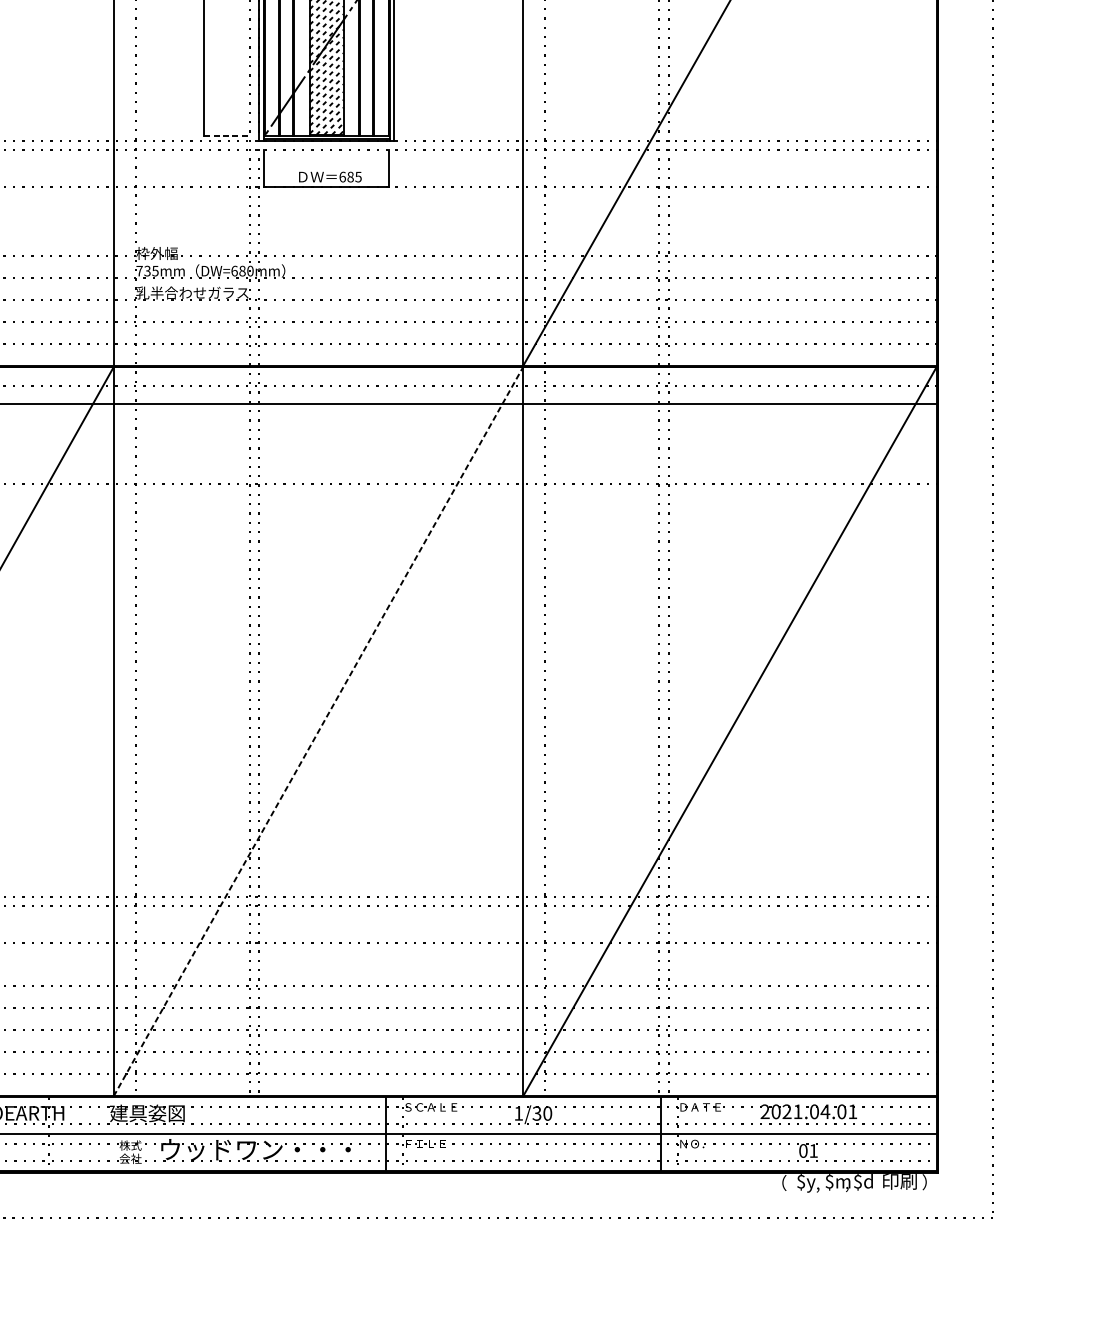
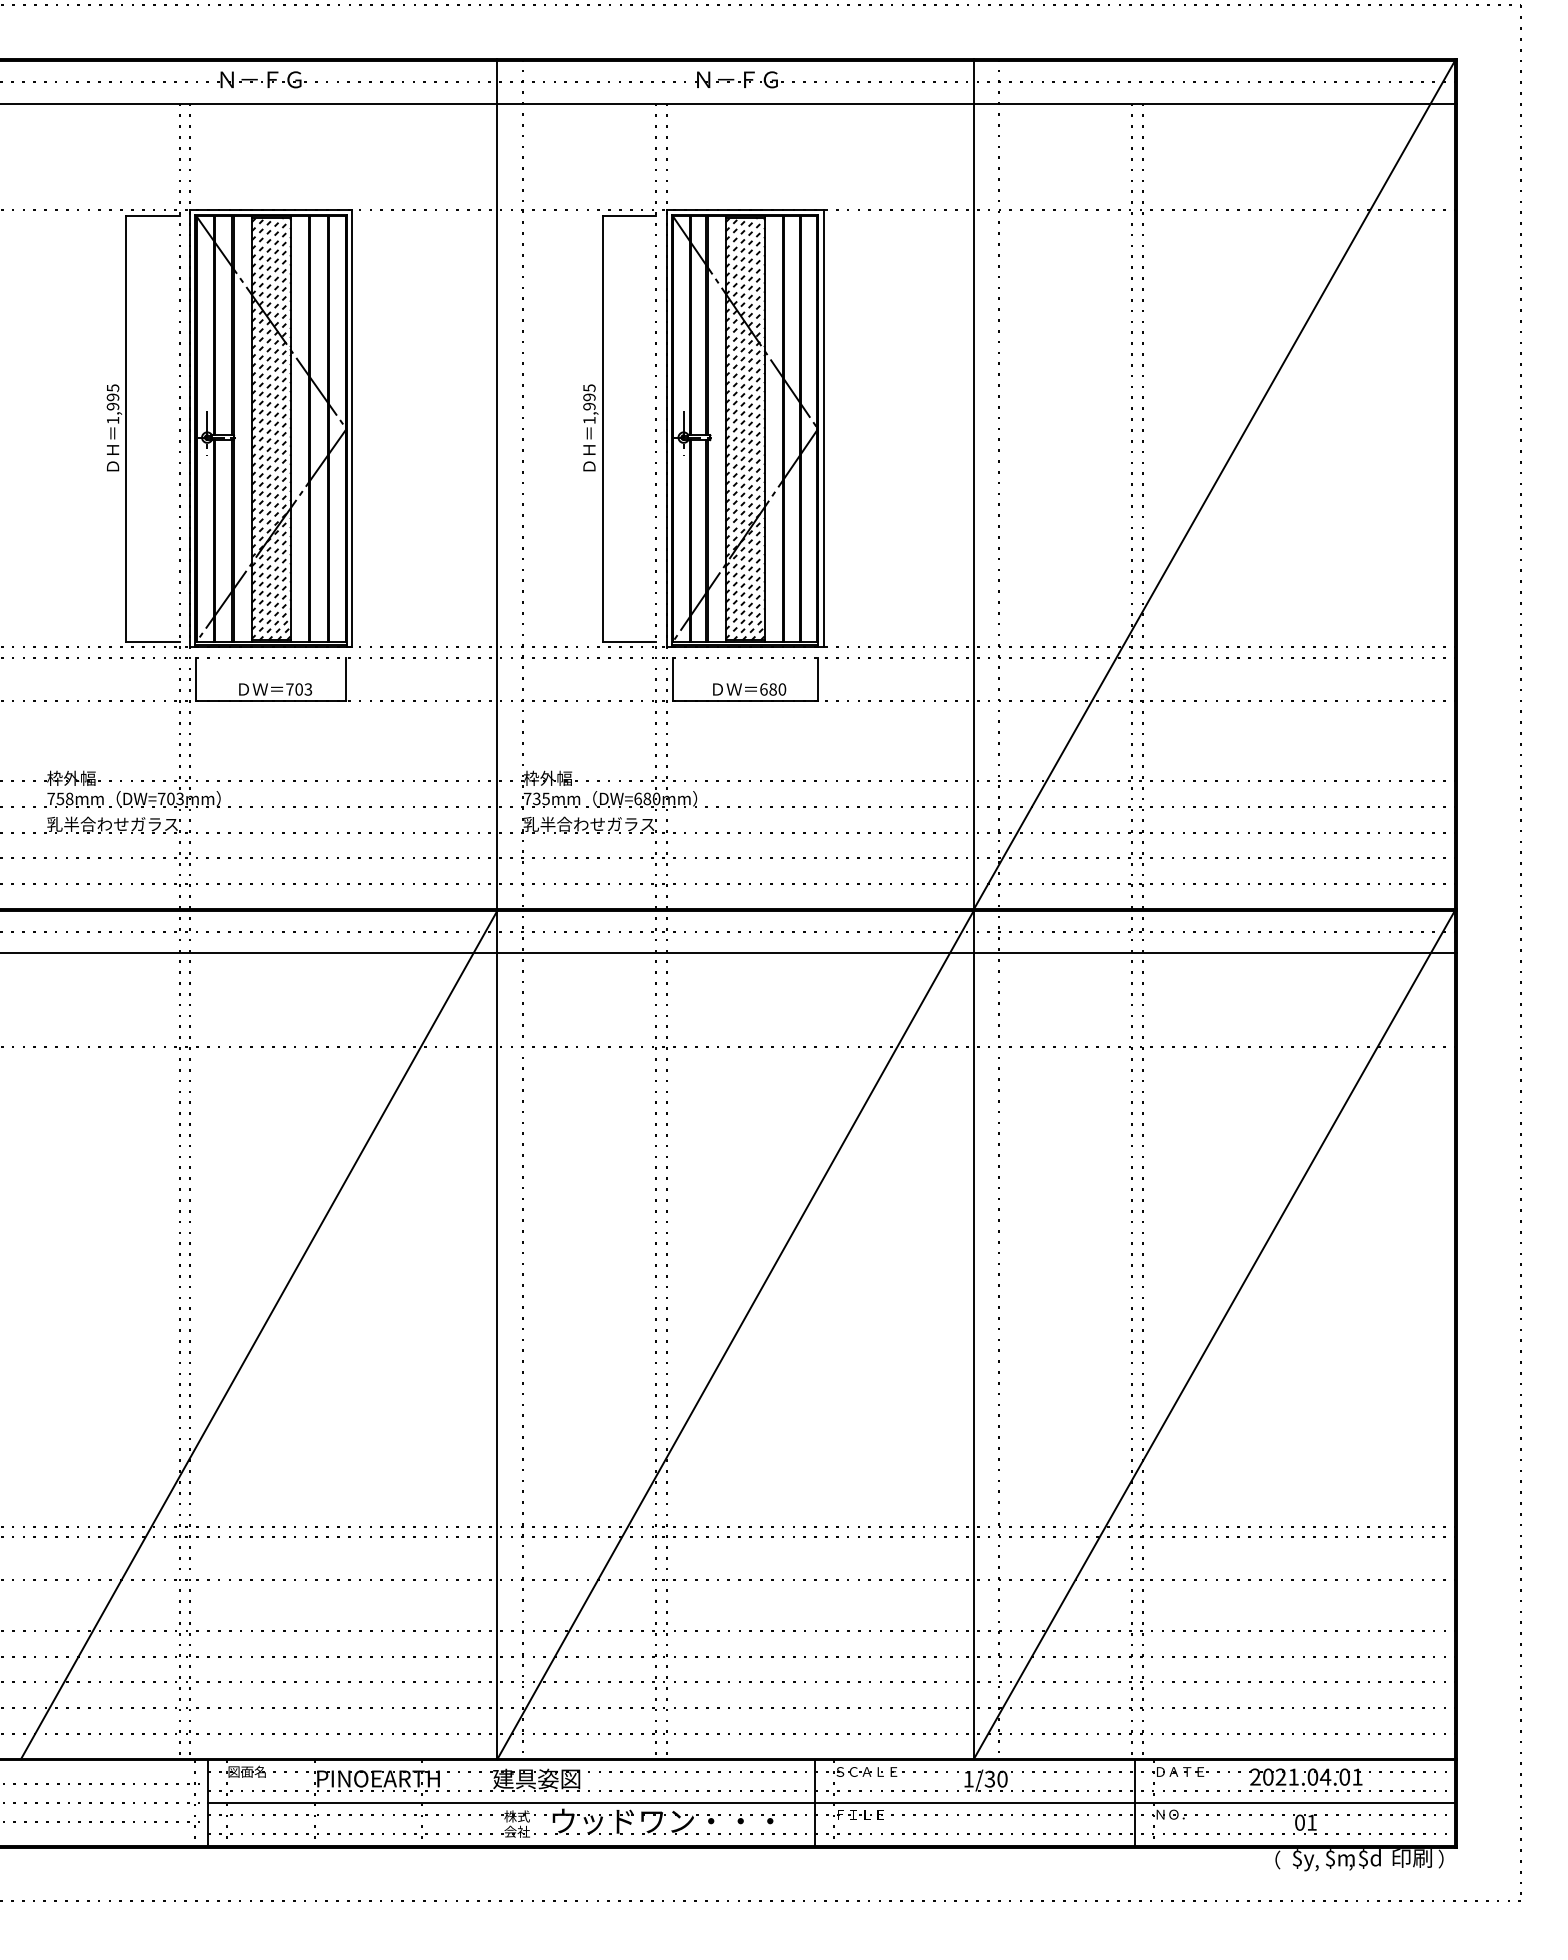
line: (227, 136) -> (629, 642), dashed -> solid
text: (358, 177) -> (782, 689), 685 -> 680
line: (318, 731) -> (735, 1334), dashed -> solid

